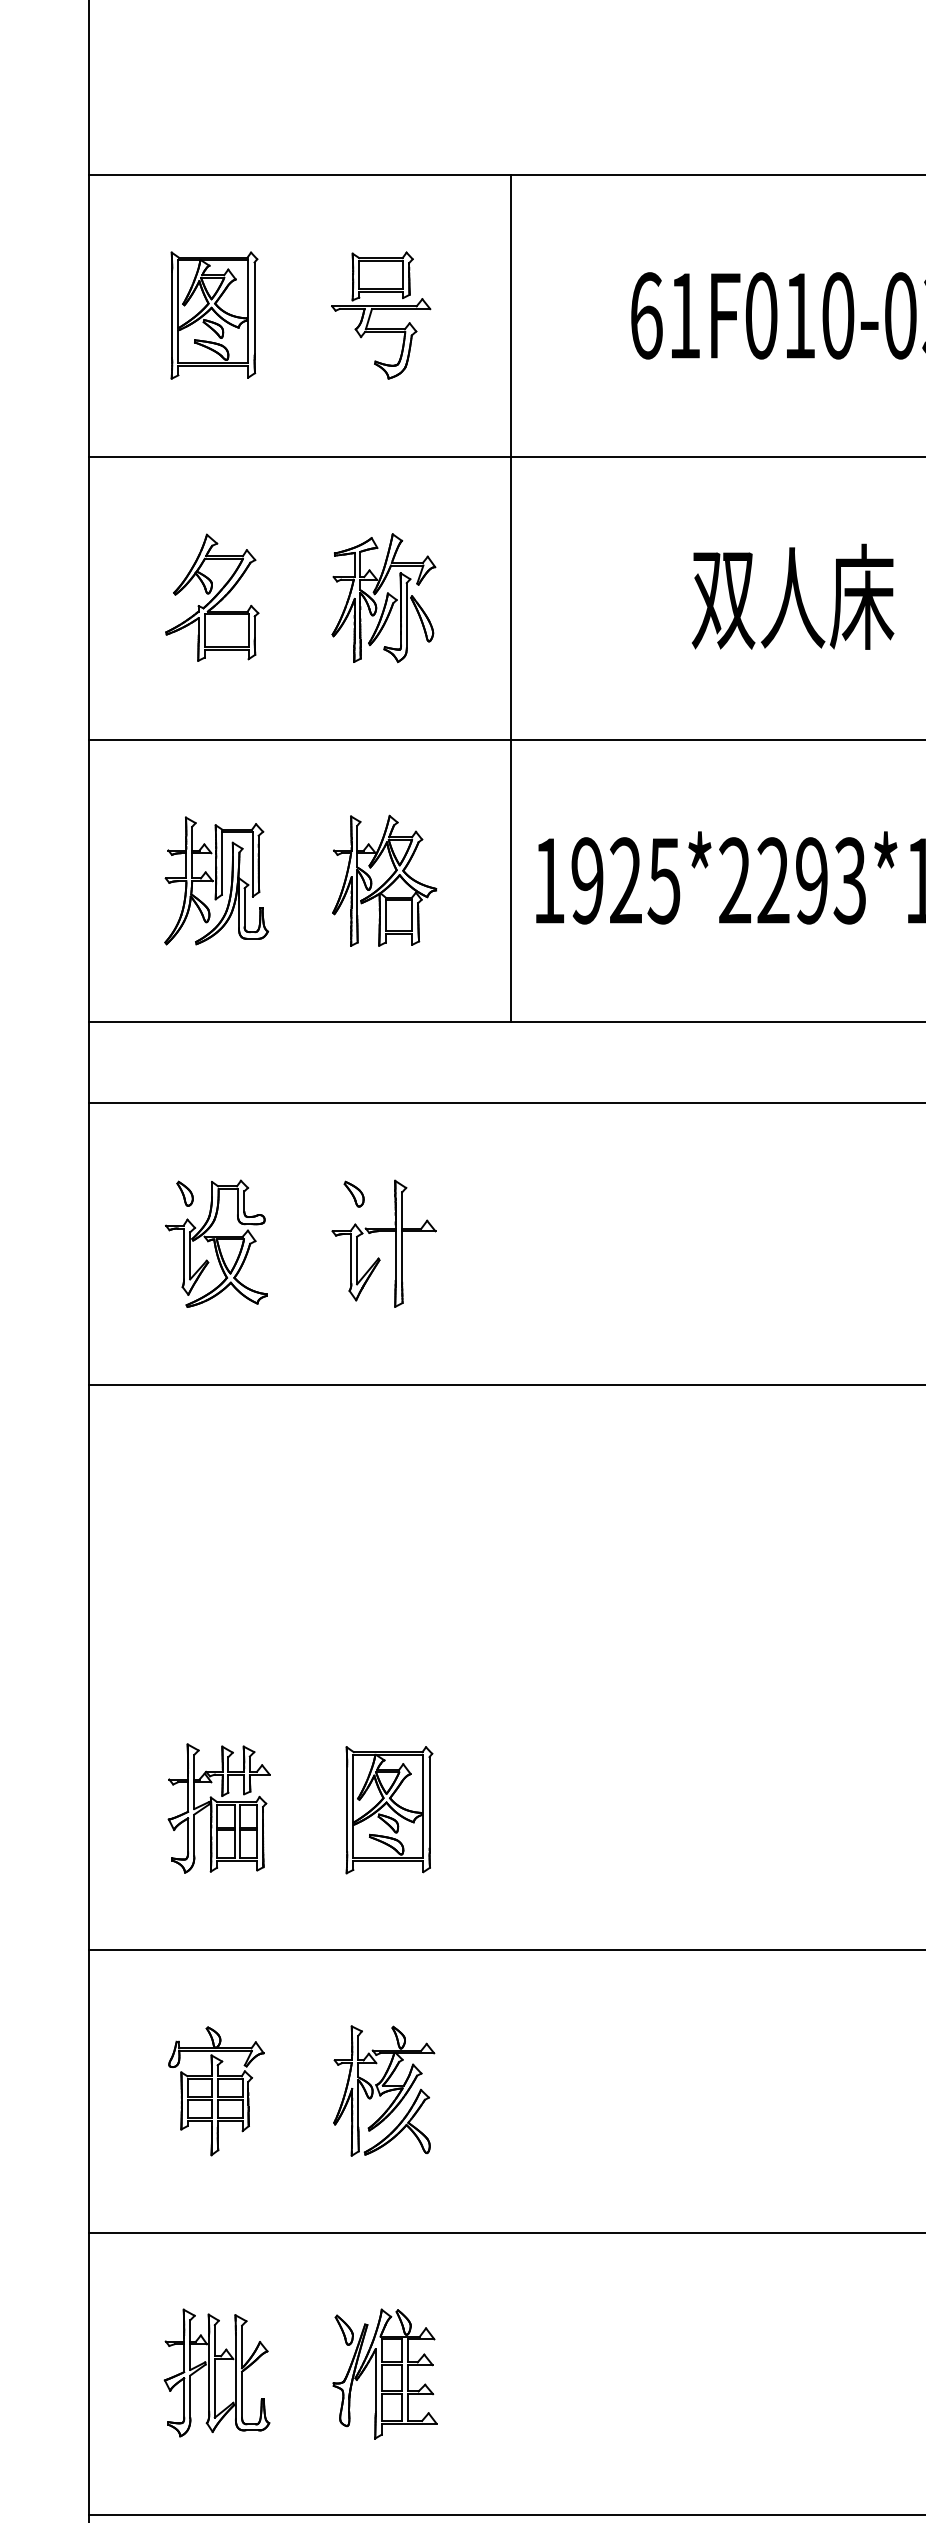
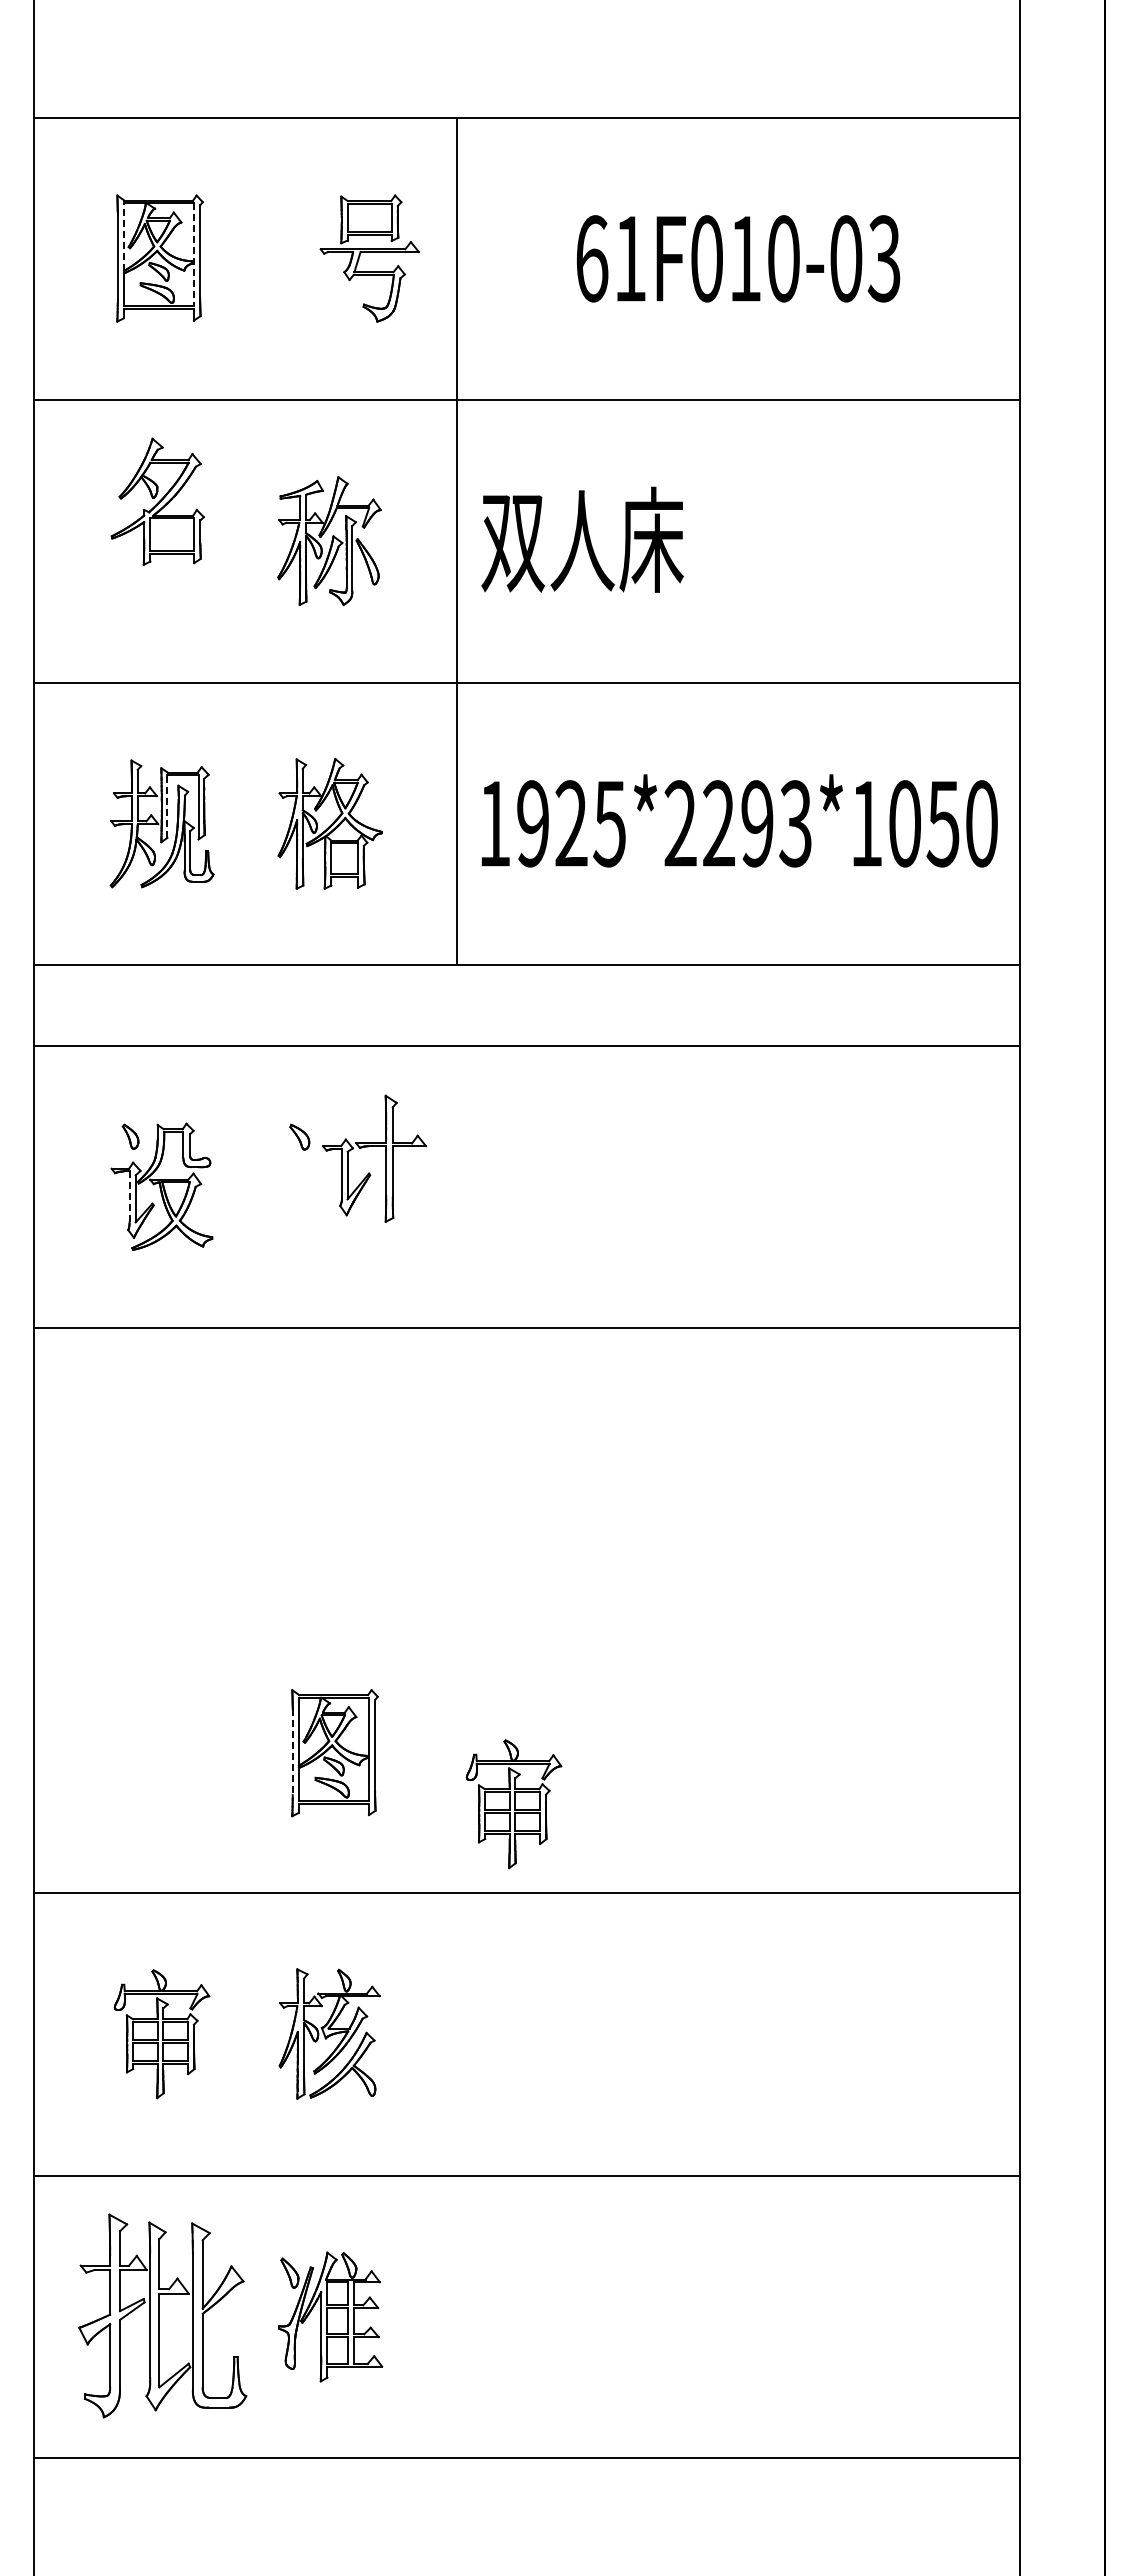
line: (177, 294) -> (123, 237), solid -> dashed
line: (248, 312) -> (194, 255), solid -> dashed
part: (380, 315) -> (369, 258), moved
text: (792, 596) -> (582, 539), moved
part: (211, 597) -> (157, 501), moved
line: (221, 863) -> (167, 806), solid -> dashed
part: (394, 1243) -> (385, 1158), moved
line: (183, 1254) -> (129, 1197), solid -> dashed
part: (218, 1808) -> (164, 1751), removed
line: (346, 1809) -> (292, 1752), solid -> dashed
part: (567, 1861) -> (513, 1804), added
part: (216, 2372) -> (162, 2315), size x1.6

